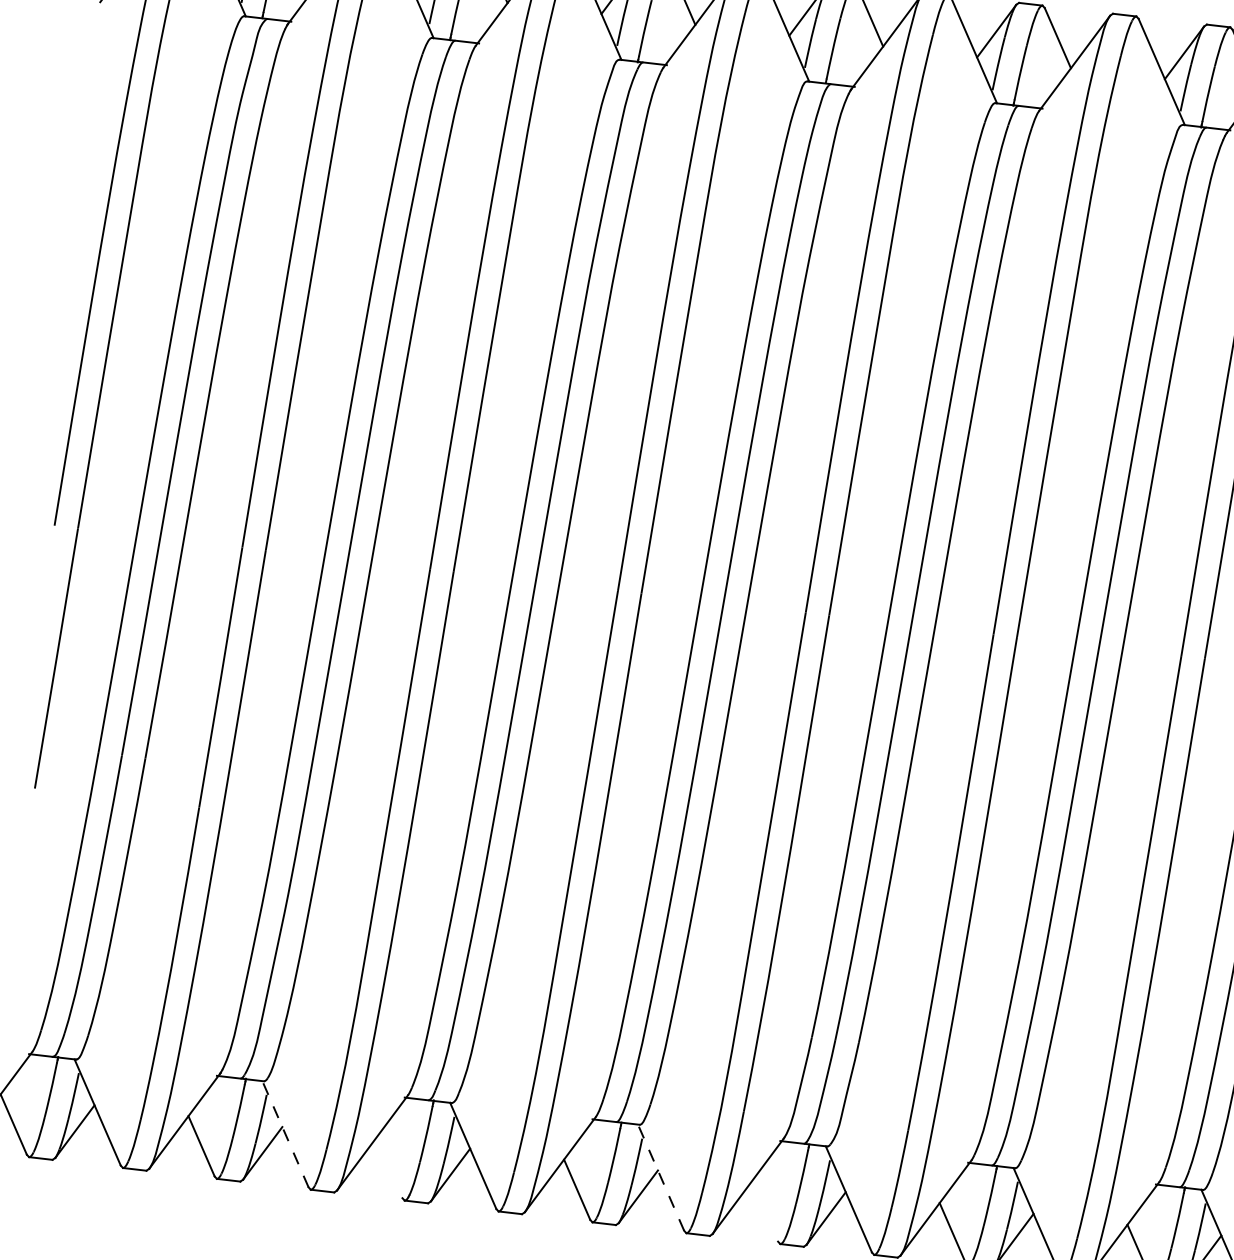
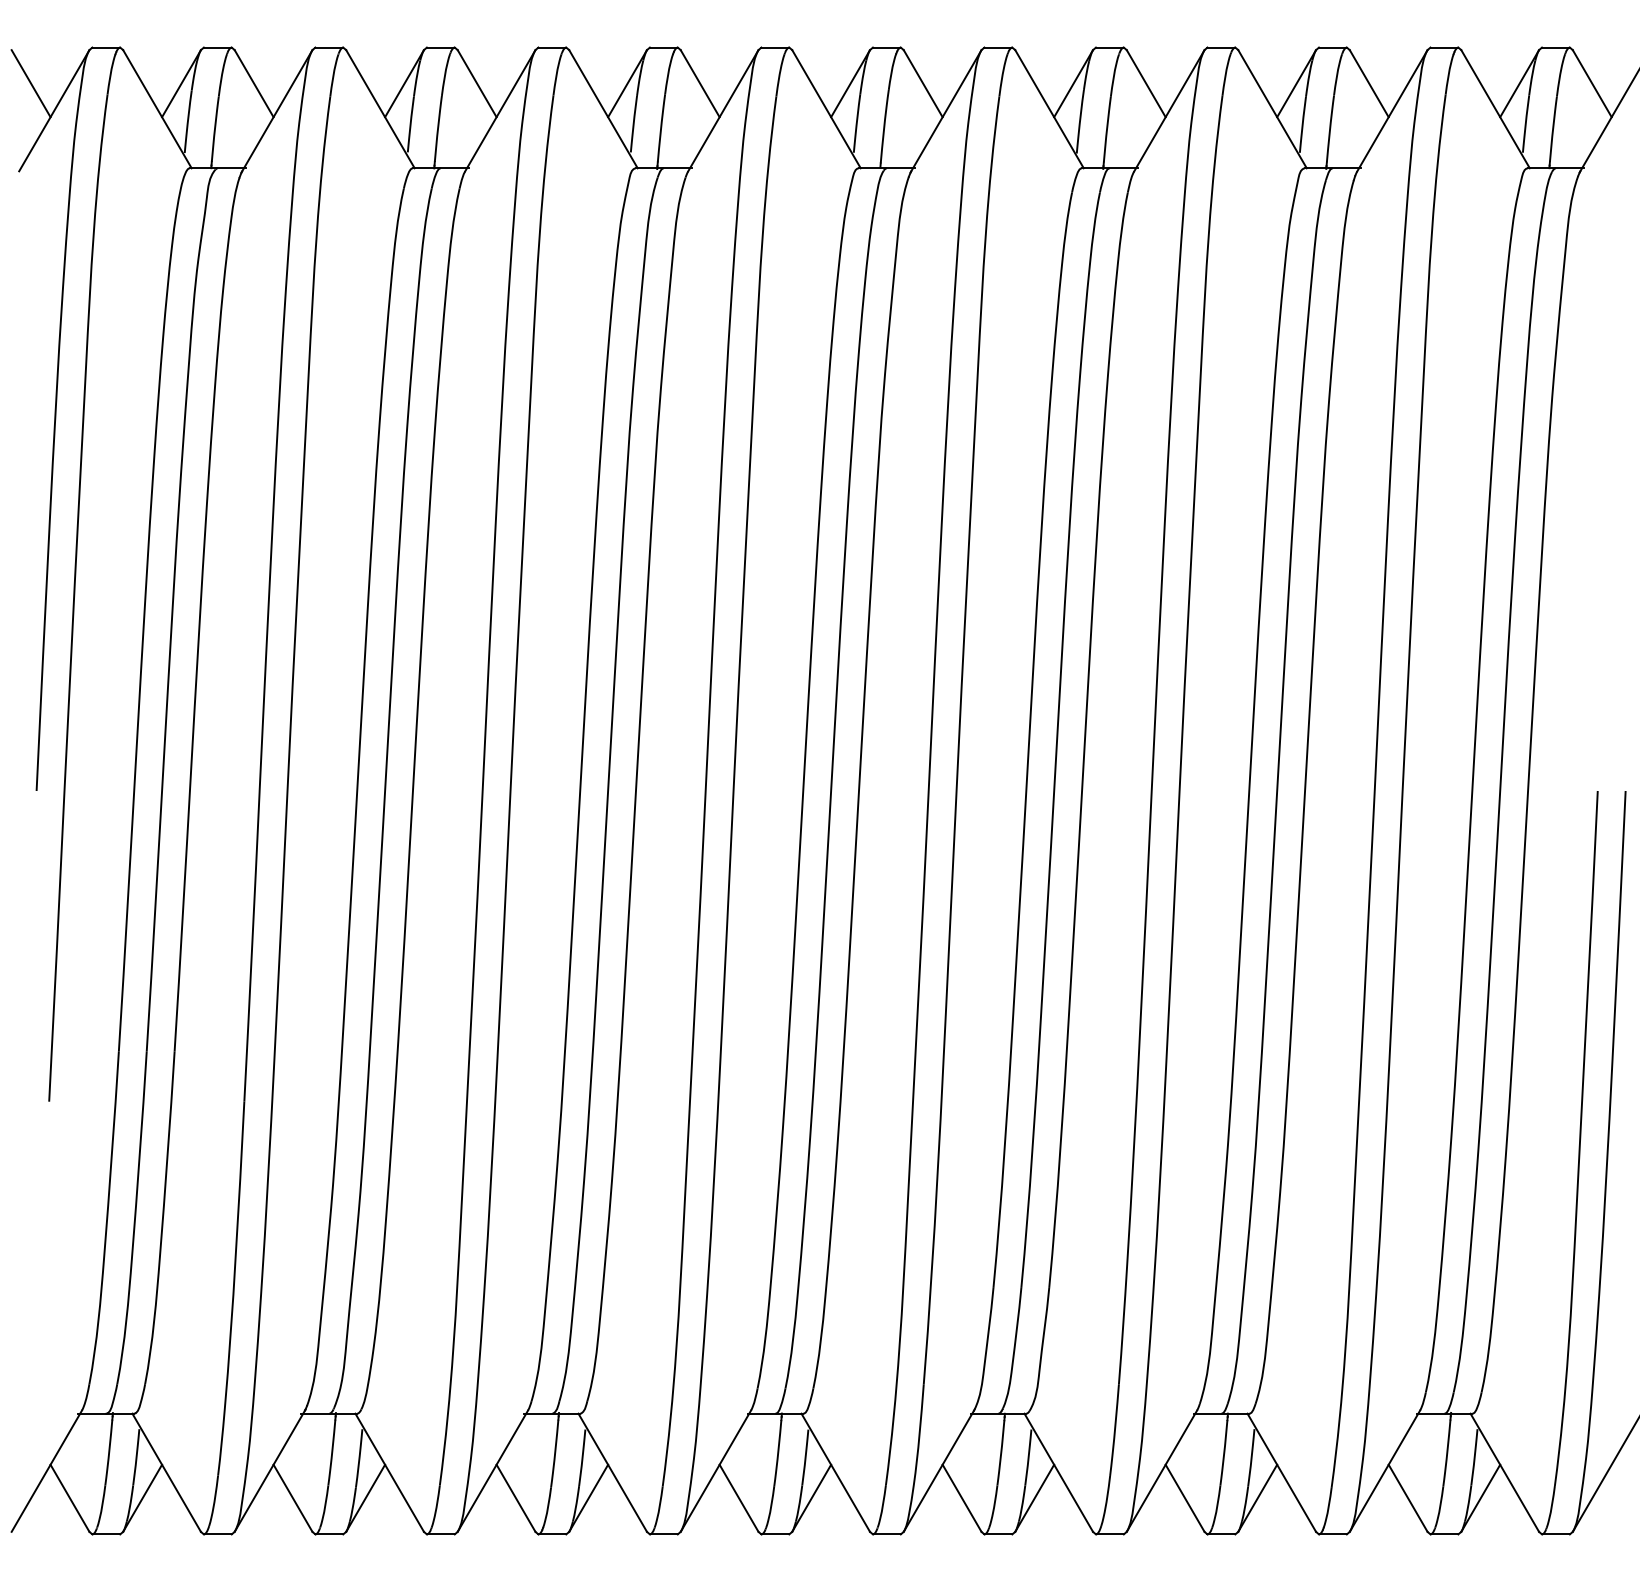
line: (285, 1133) -> (389, 1472), dashed -> solid
line: (389, 1167) -> (515, 1497), added
line: (660, 1177) -> (835, 1472), dashed -> solid
line: (764, 1210) -> (961, 1497), added

